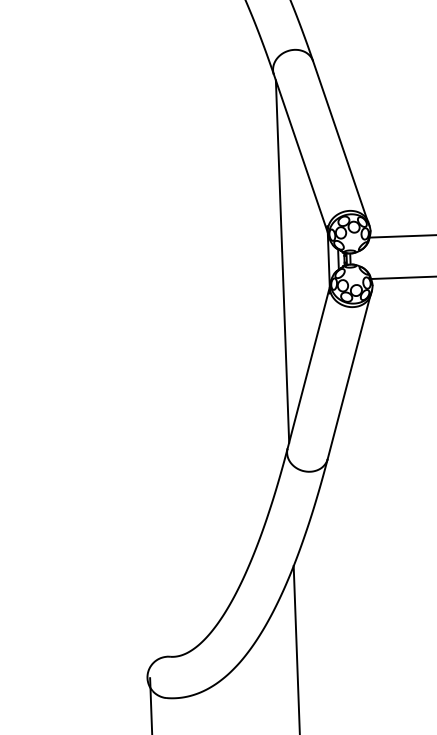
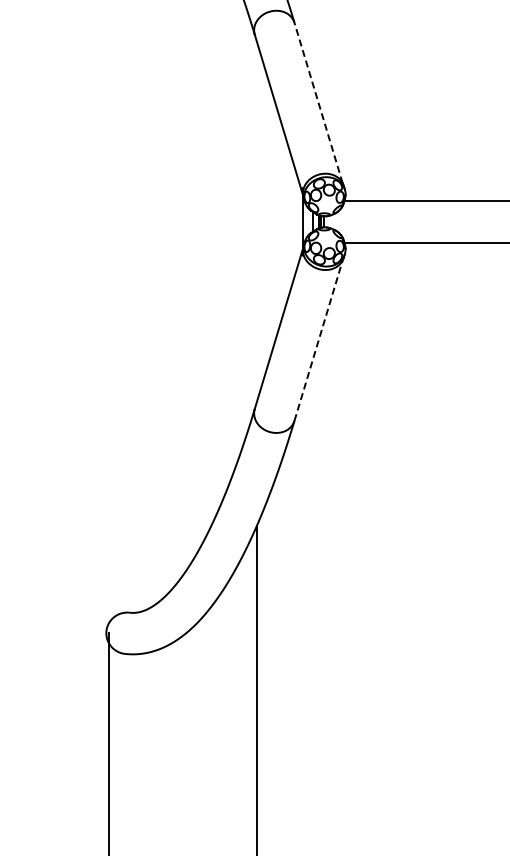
line: (340, 139) -> (318, 102), solid -> dashed
line: (282, 261) -> (256, 221), removed
line: (348, 377) -> (318, 340), solid -> dashed

